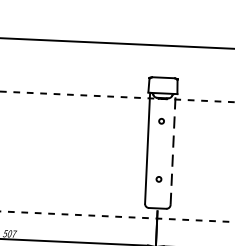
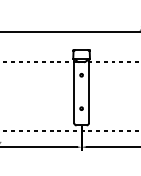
line: (172, 150) -> (88, 91), dashed -> solid

